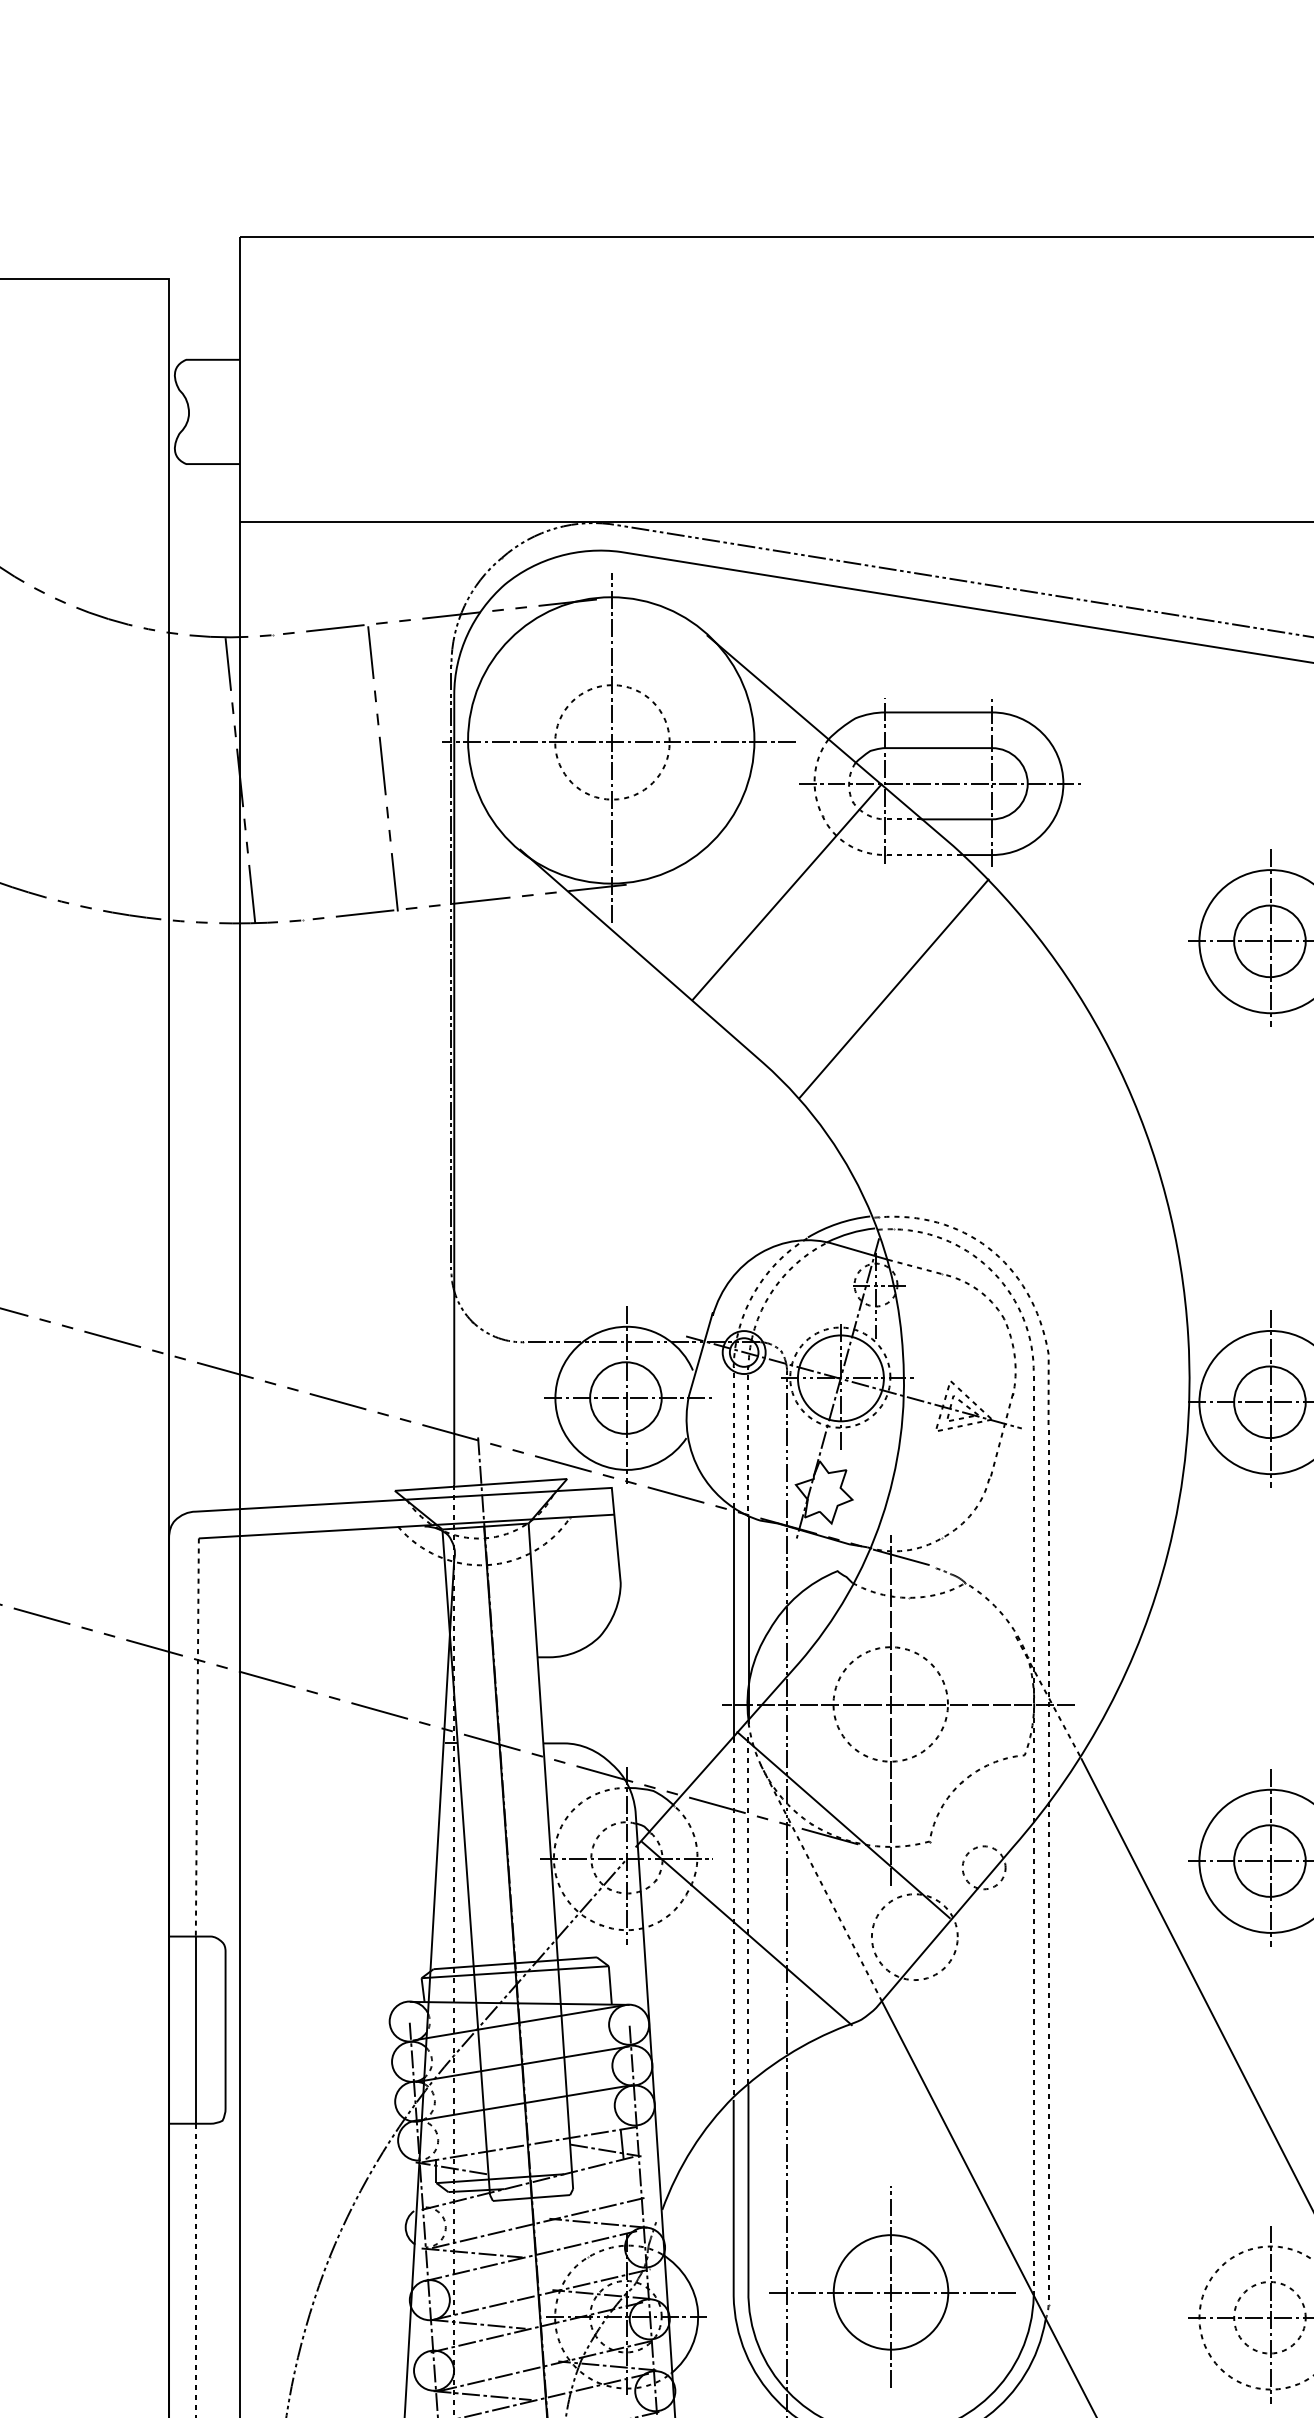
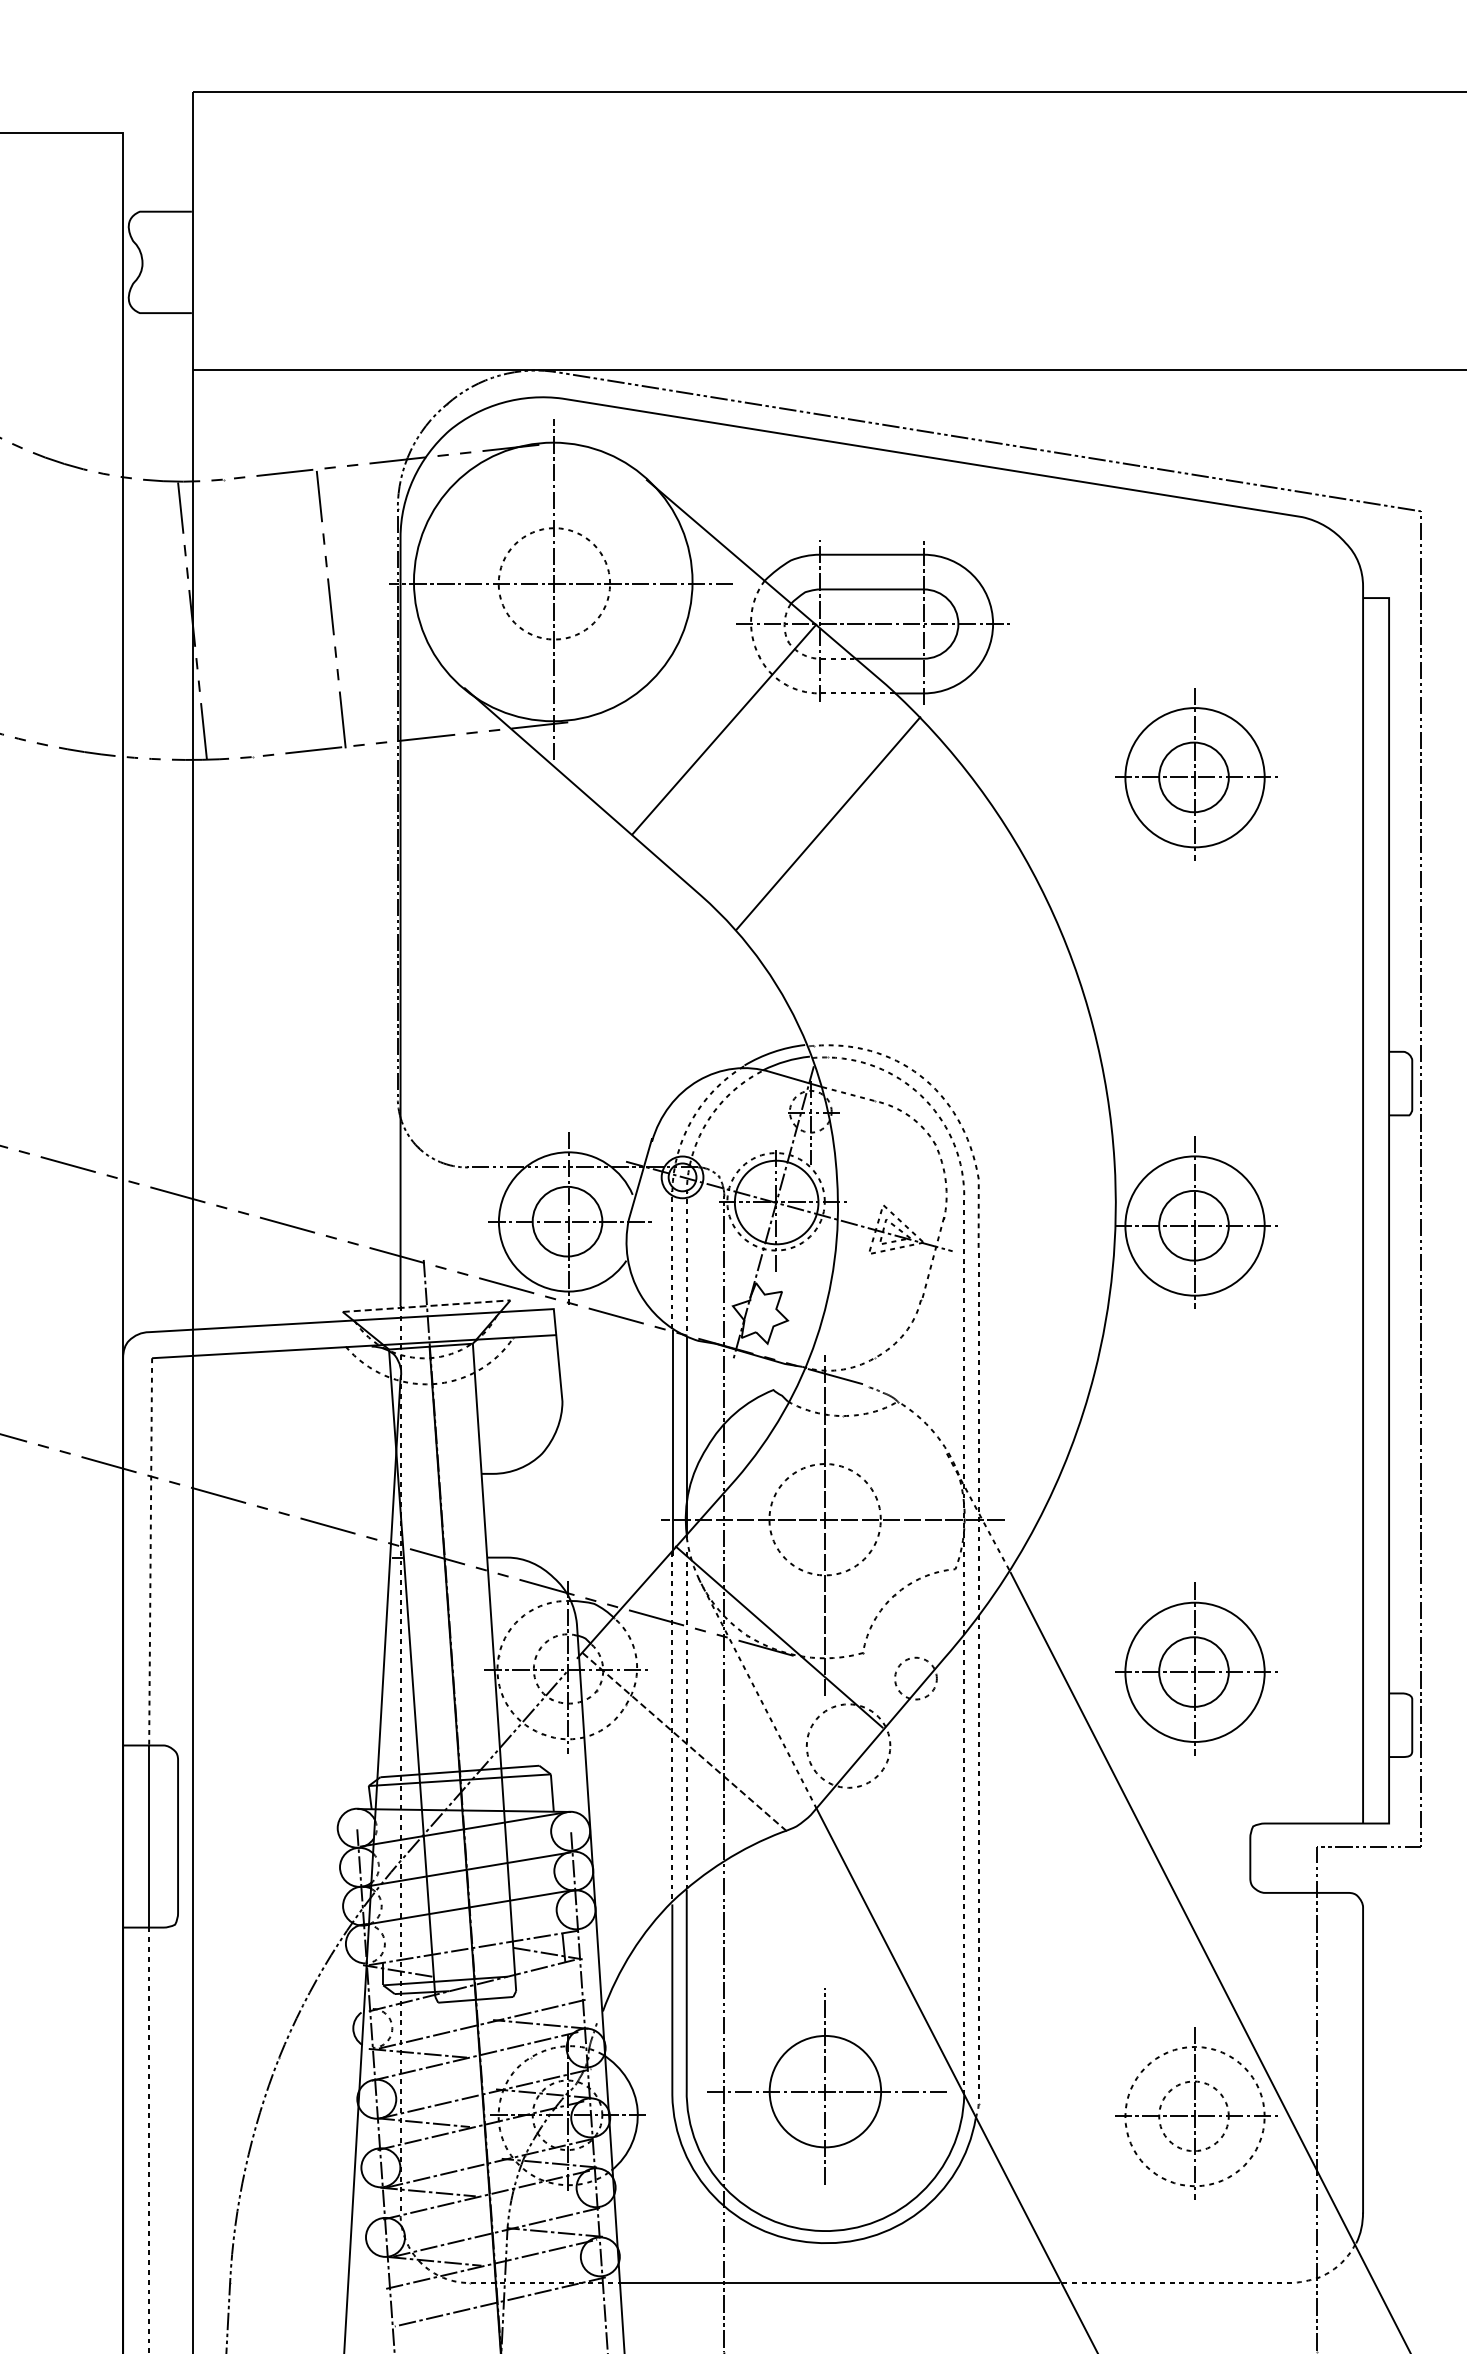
line: (481, 1485) -> (427, 1306), solid -> dashed
line: (747, 1933) -> (685, 1742), solid -> dashed

